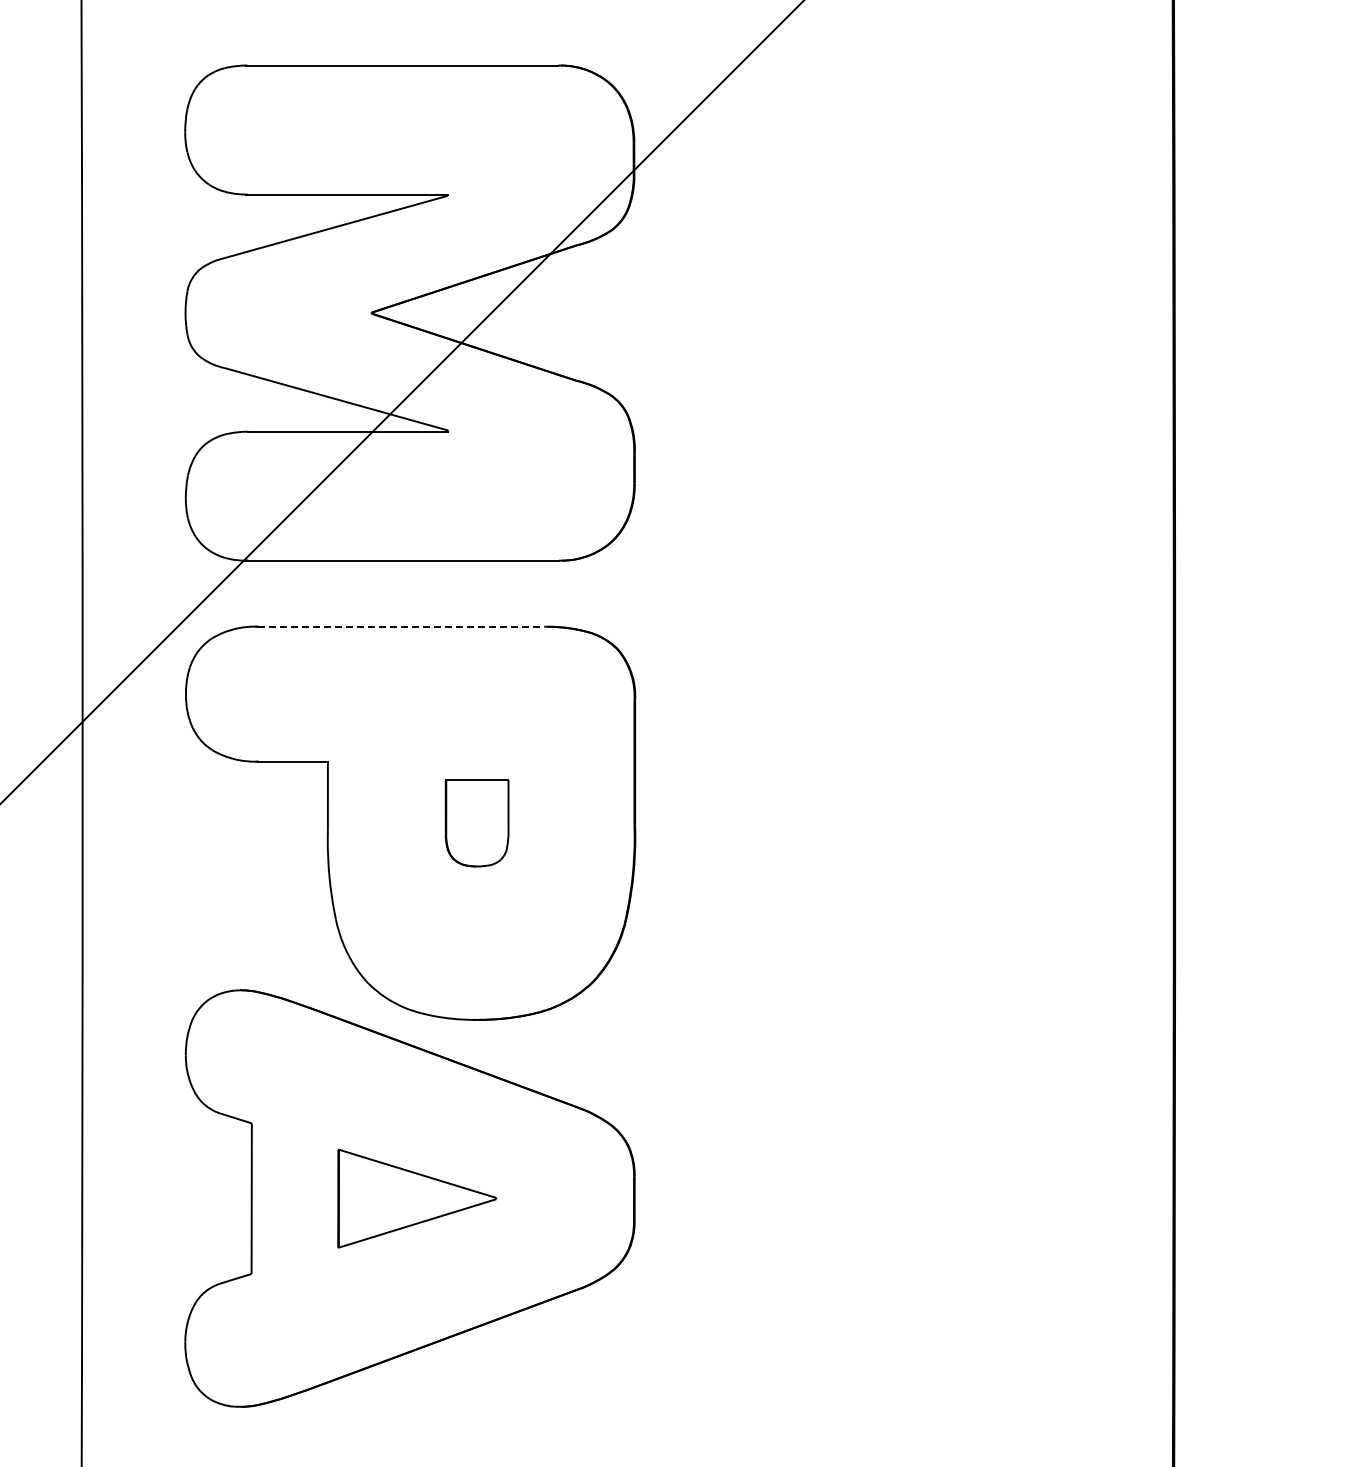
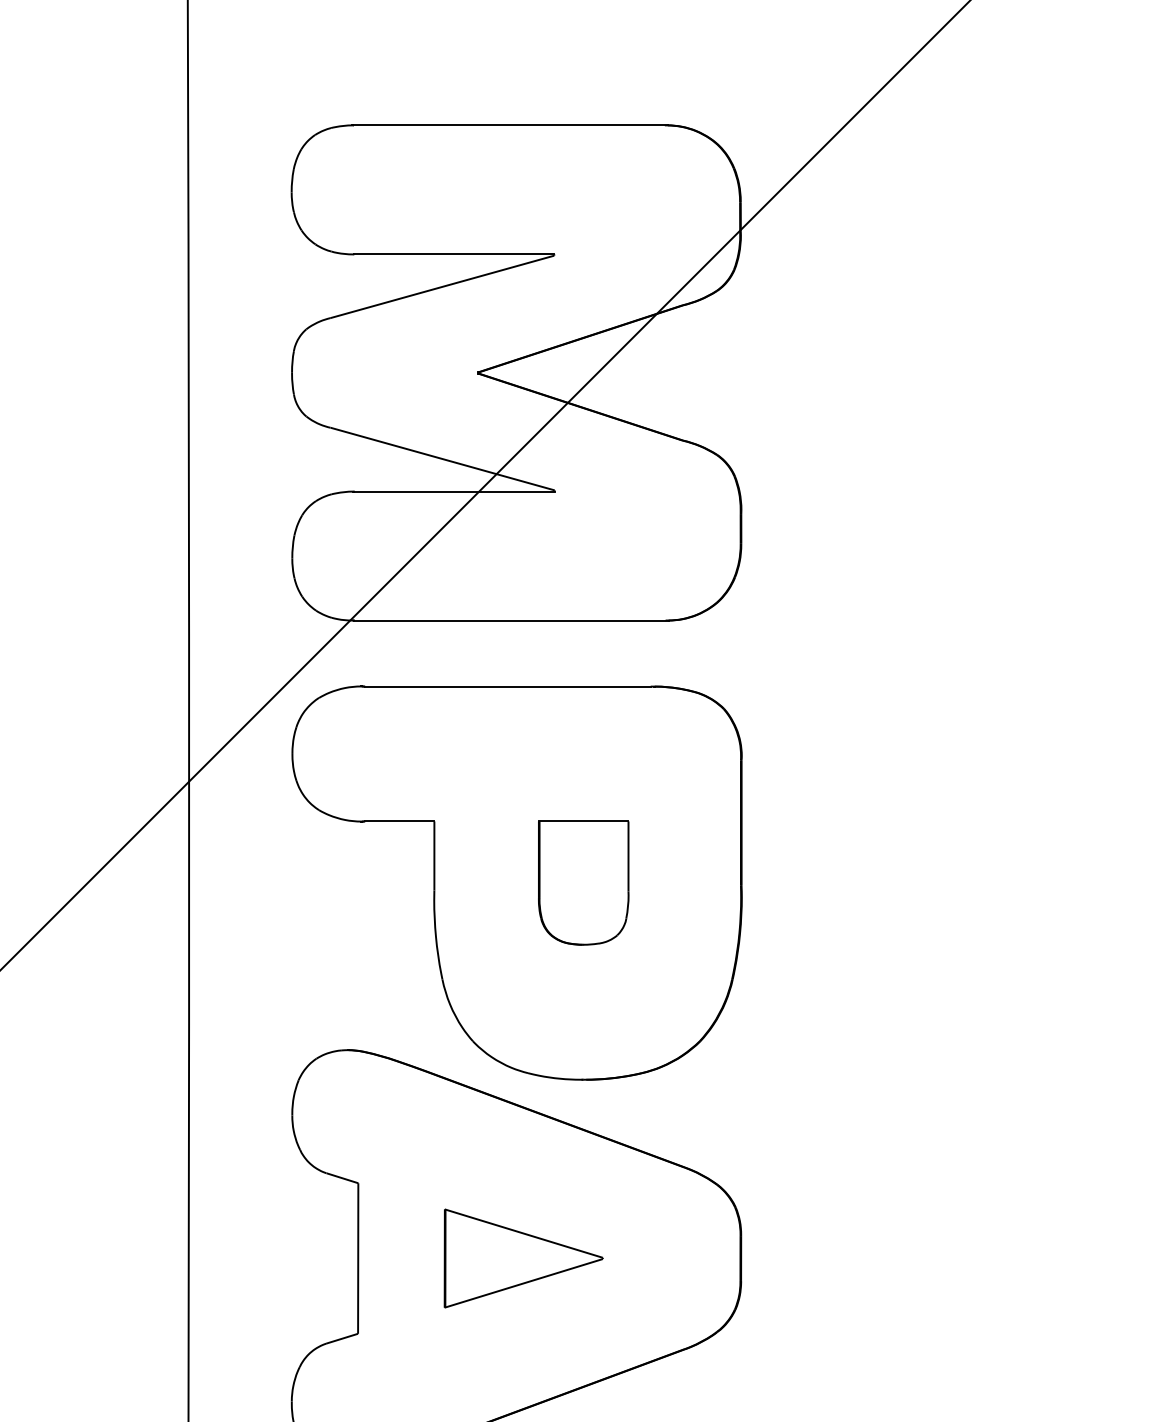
line: (401, 626) -> (507, 686), dashed -> solid
part: (476, 823) -> (582, 883), size x1.43

